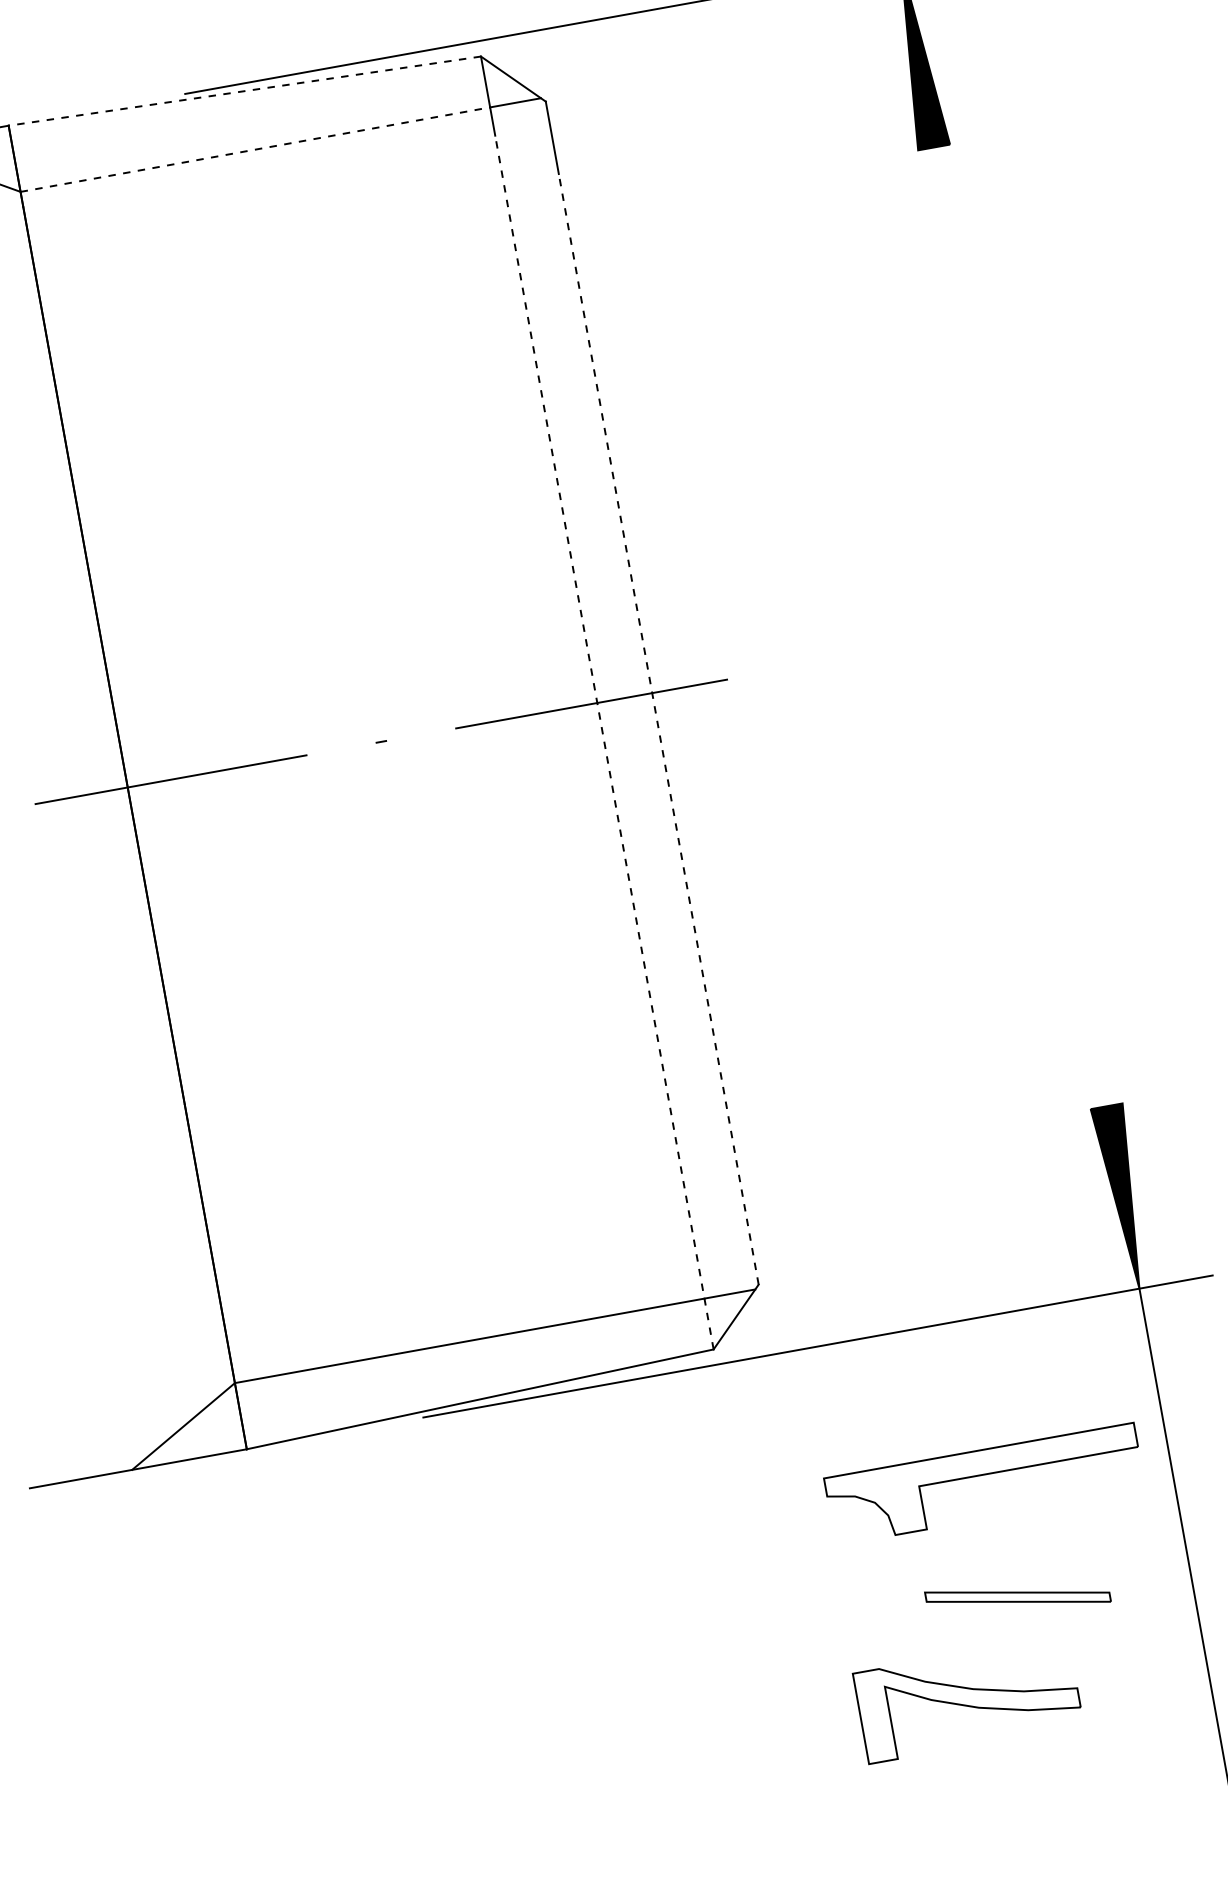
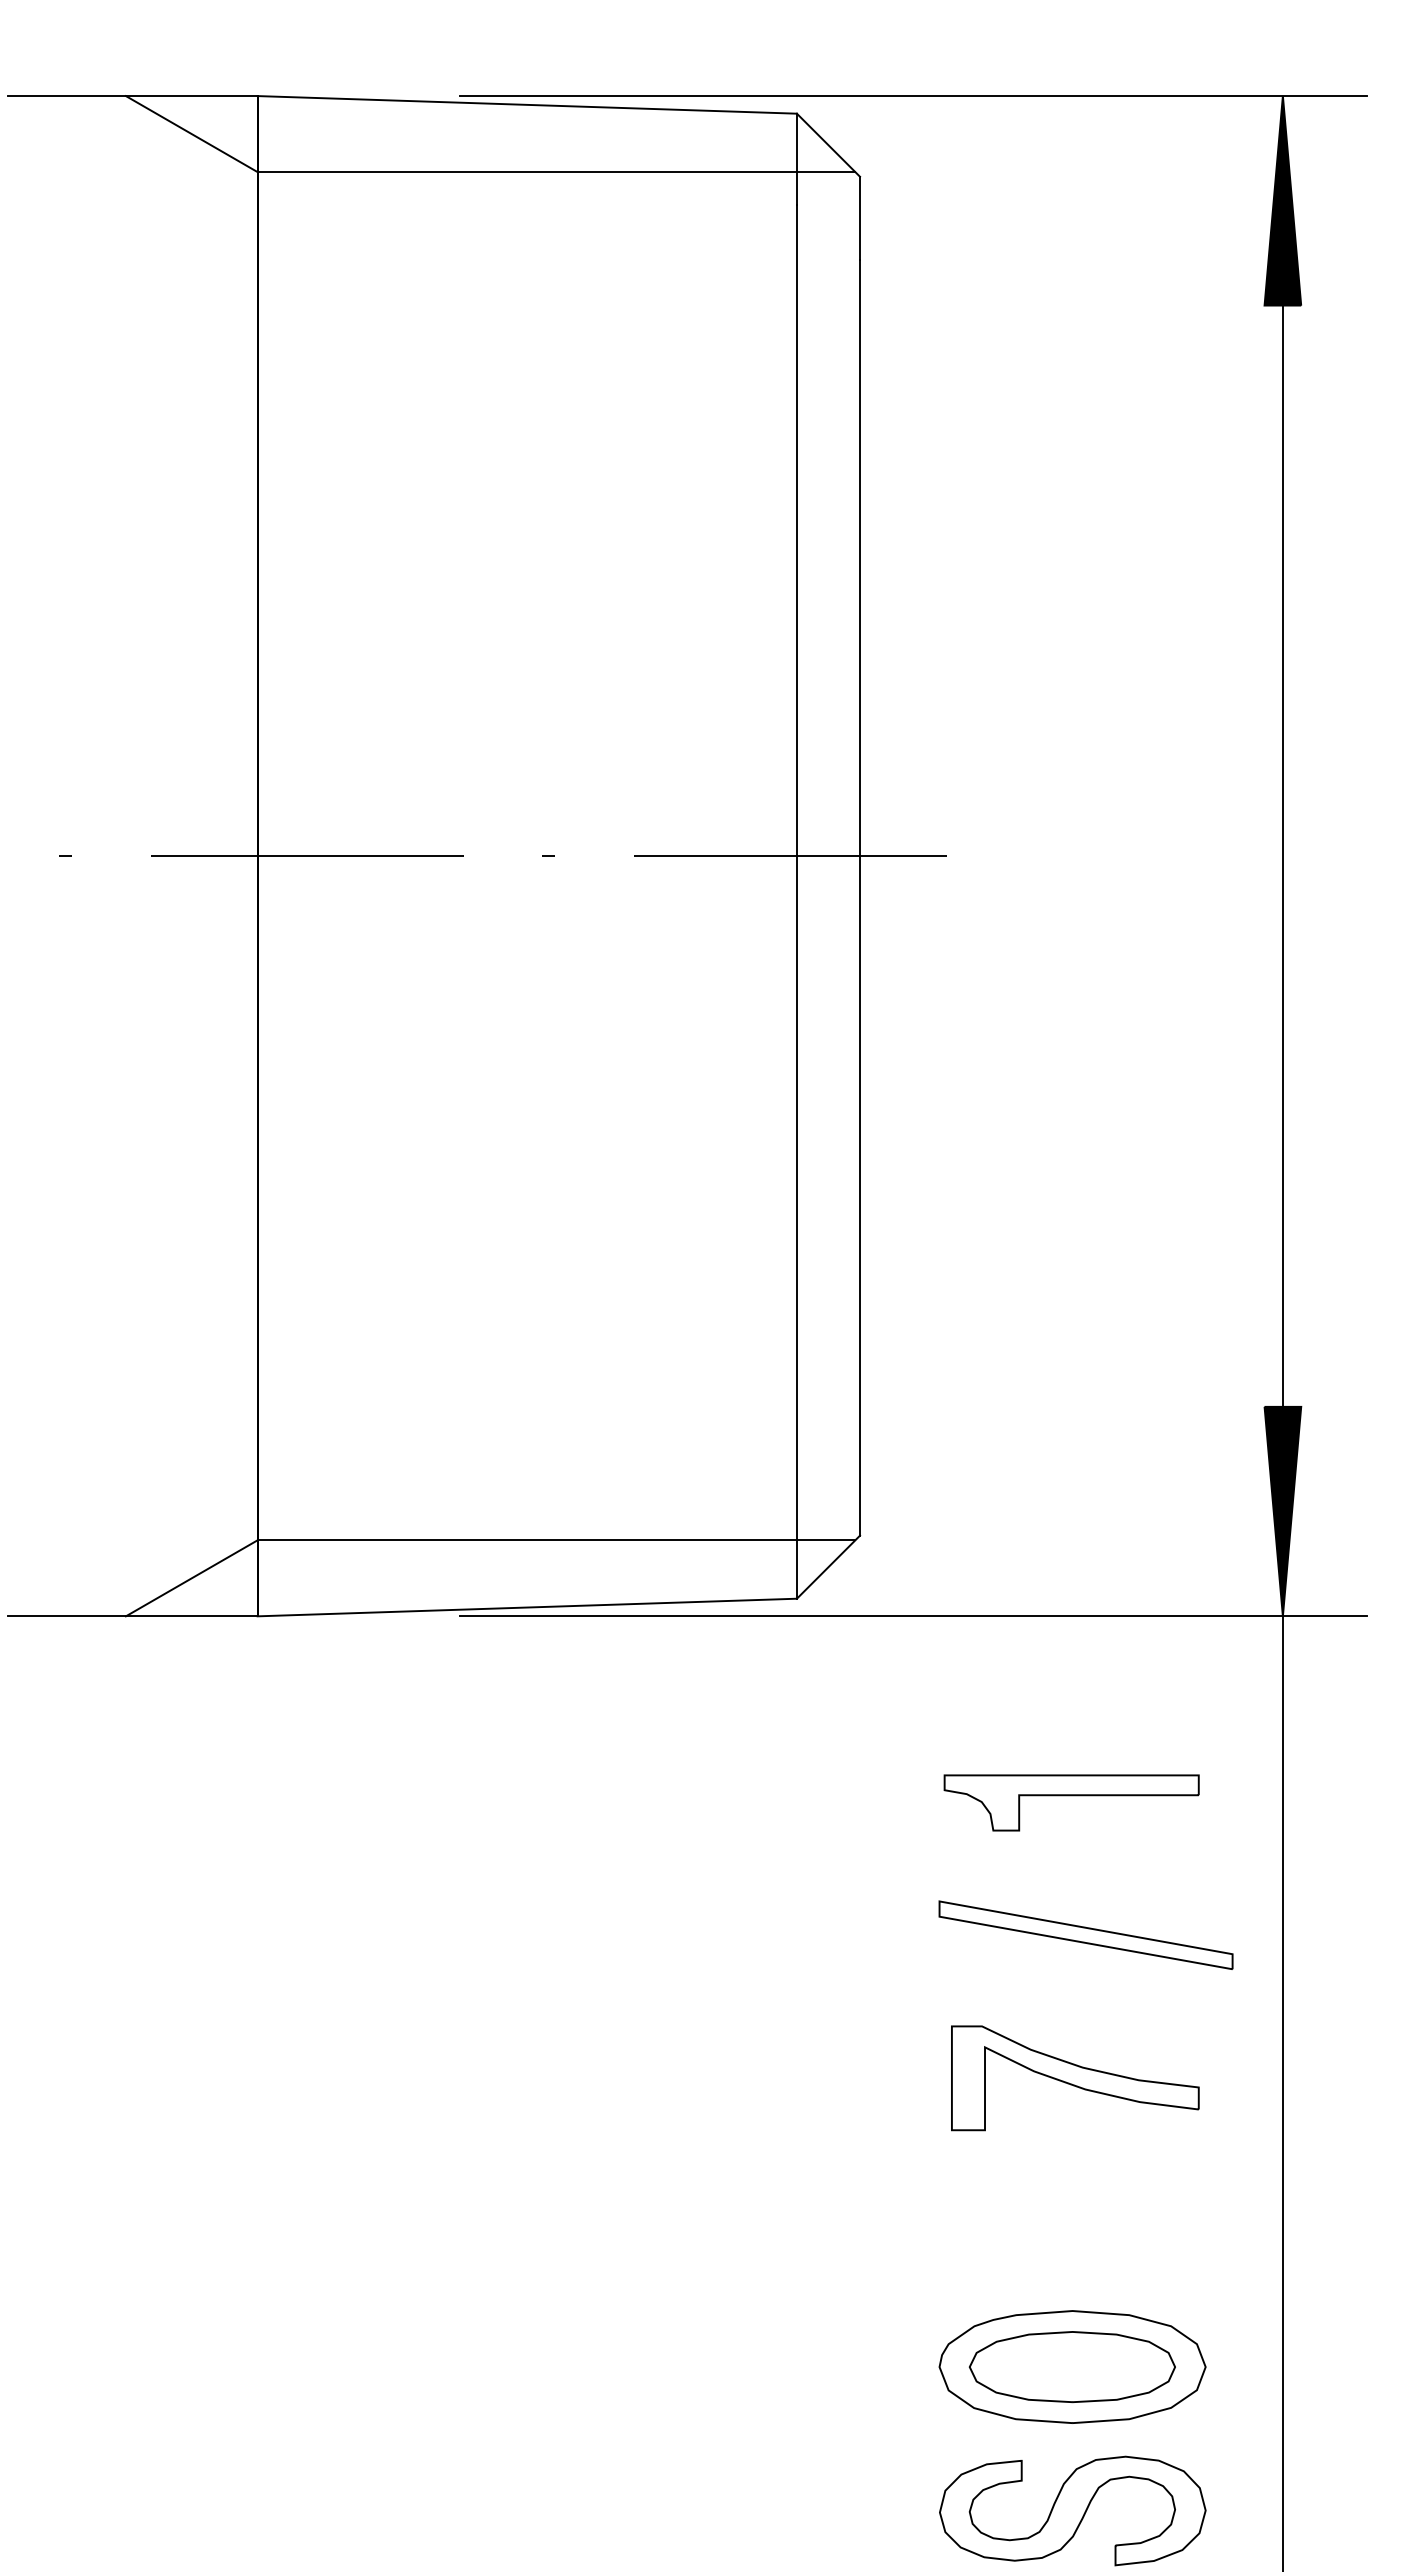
line: (244, 90) -> (527, 104), dashed -> solid
line: (255, 149) -> (527, 172), dashed -> solid
line: (1019, 626) -> (1282, 855), added
line: (659, 729) -> (860, 897), dashed -> solid
line: (604, 742) -> (796, 901), dashed -> solid
part: (984, 1483) -> (1071, 1802), size x0.71
part: (1017, 1596) -> (1085, 1934), size x1.43
part: (968, 1699) -> (1075, 2078), moved

